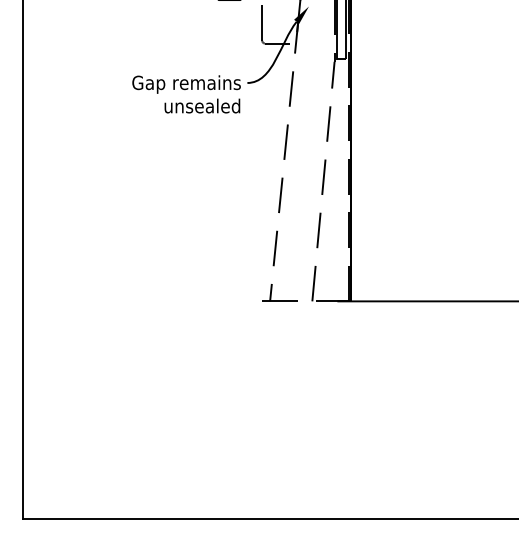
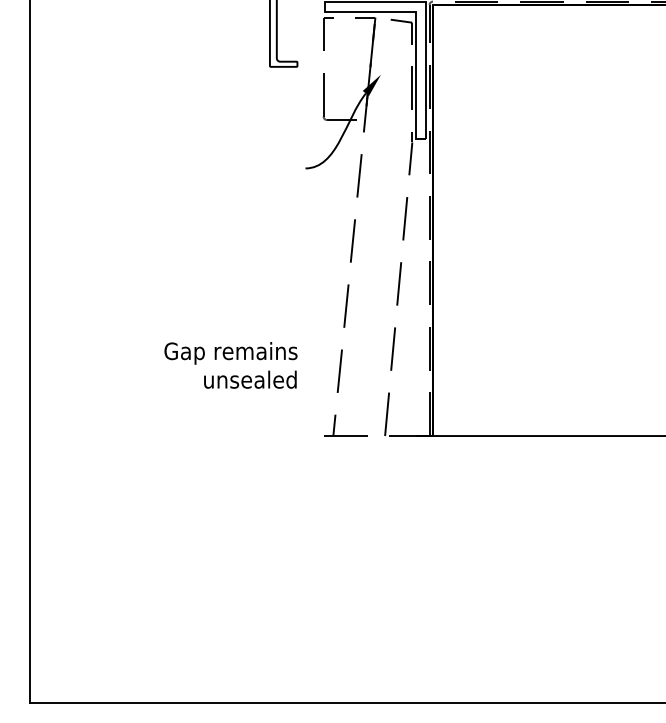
text: (186, 94) -> (230, 365), moved

